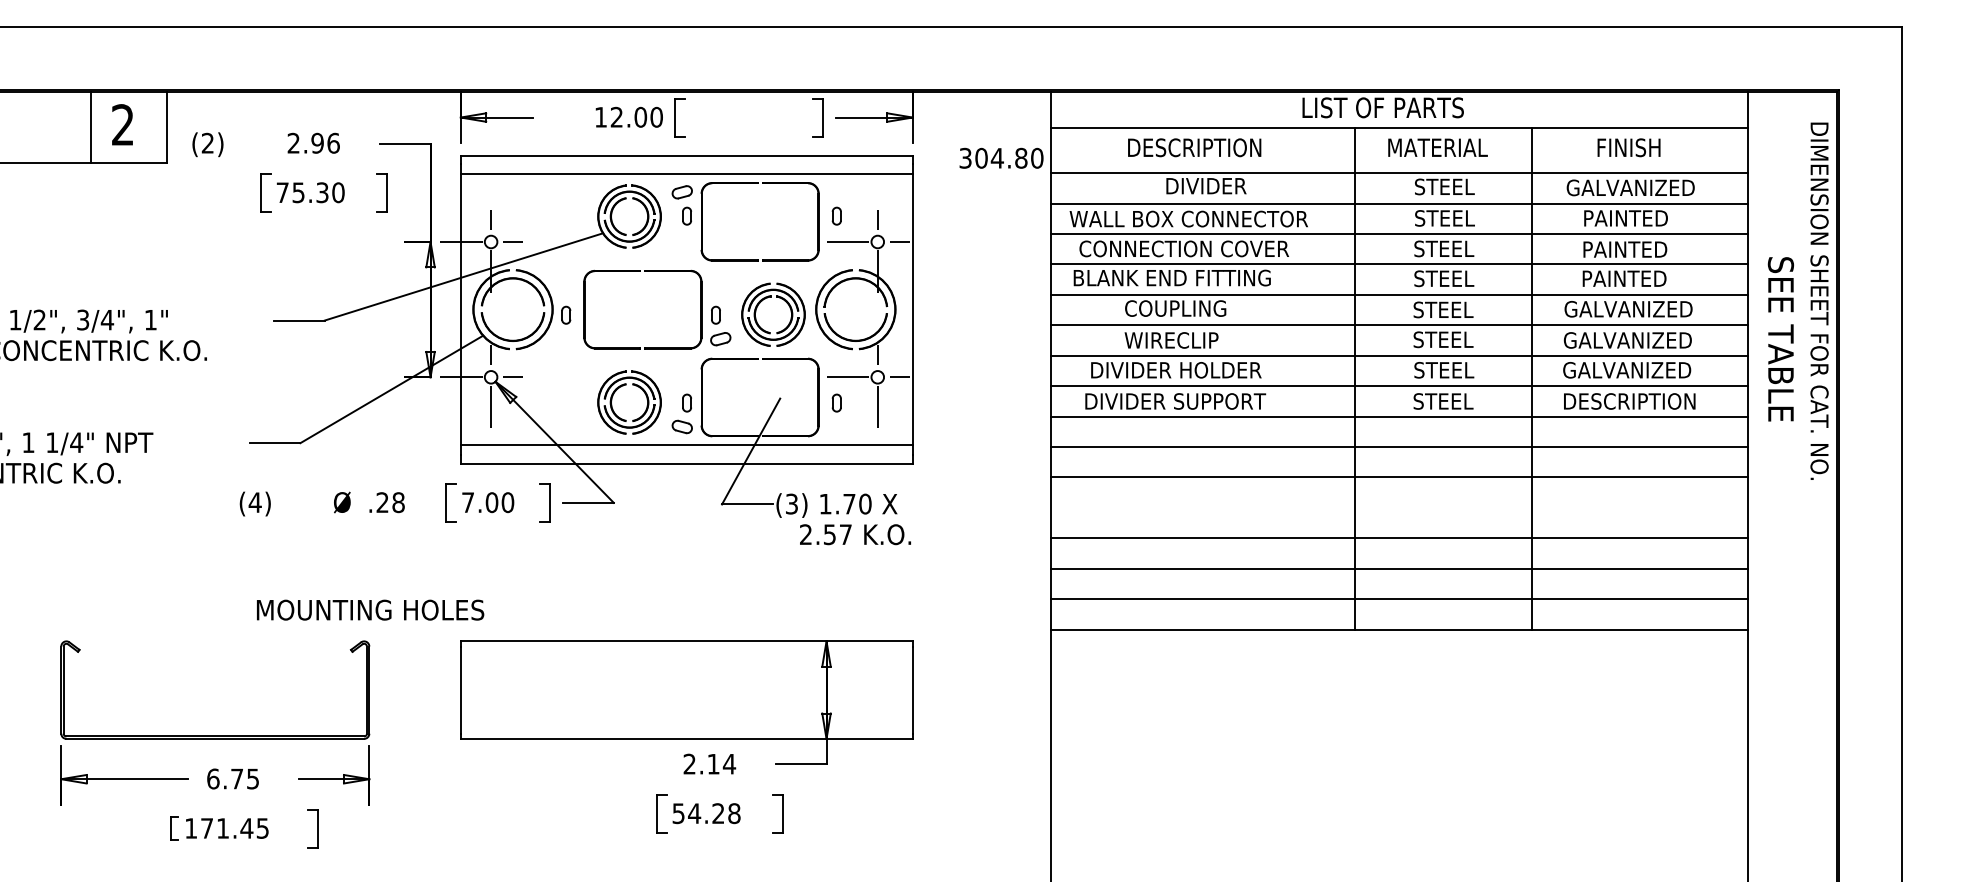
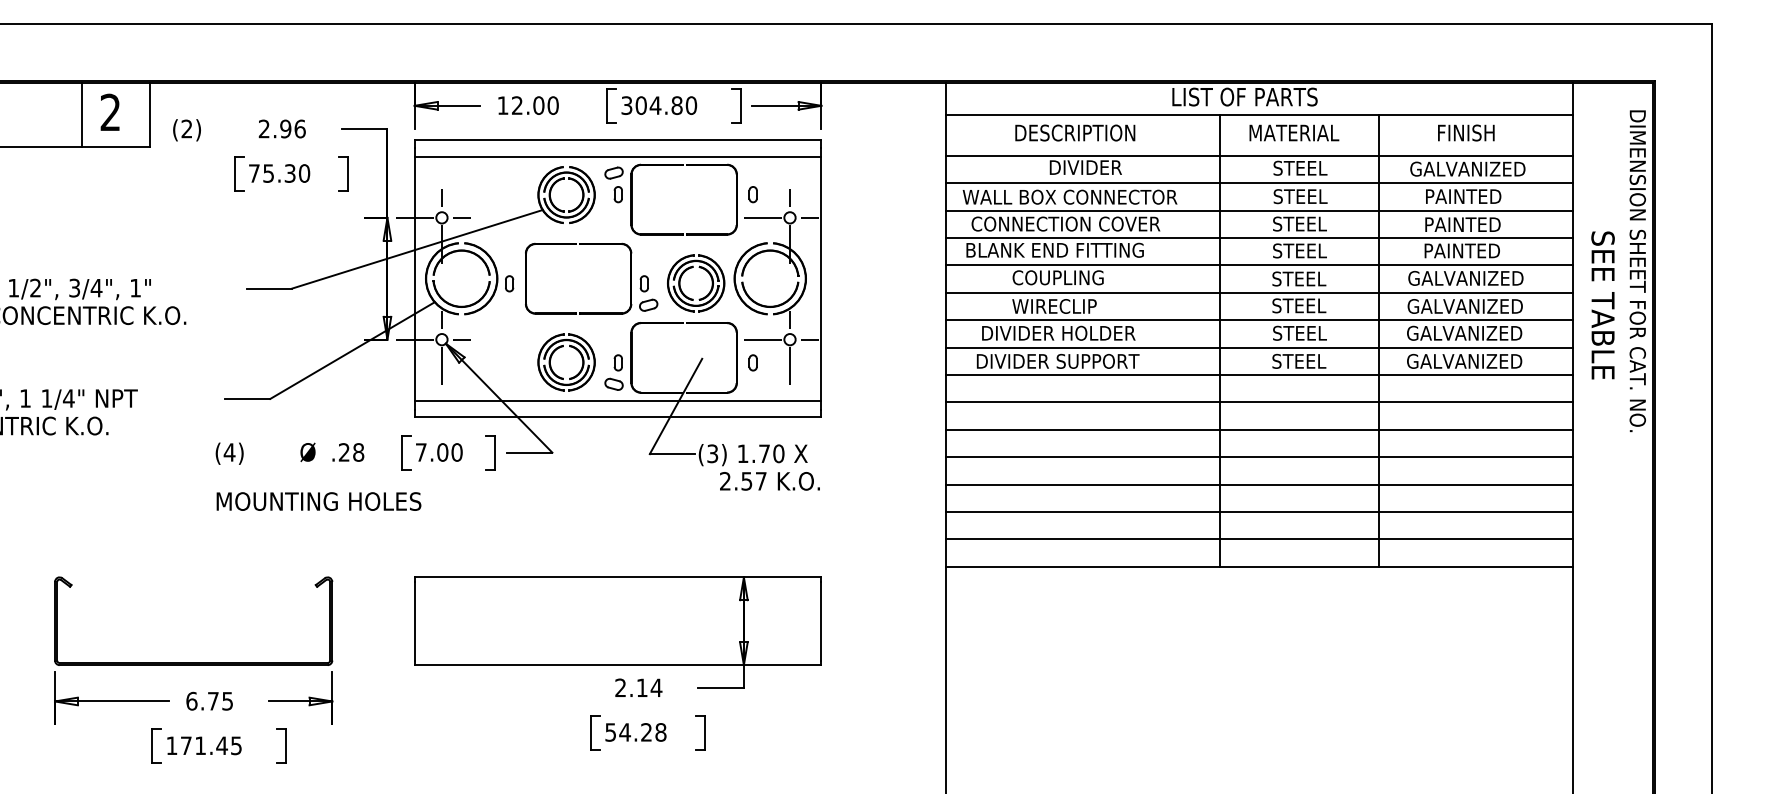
text: (628, 116) -> (527, 104), moved
text: (1001, 157) -> (659, 104), moved
text: (1629, 401) -> (1466, 361), DESCRIPTION -> GALVANIZED
line: (1399, 507) -> (1259, 456), added
text: (370, 609) -> (318, 500), moved
part: (174, 828) -> (156, 745), size x1.67

